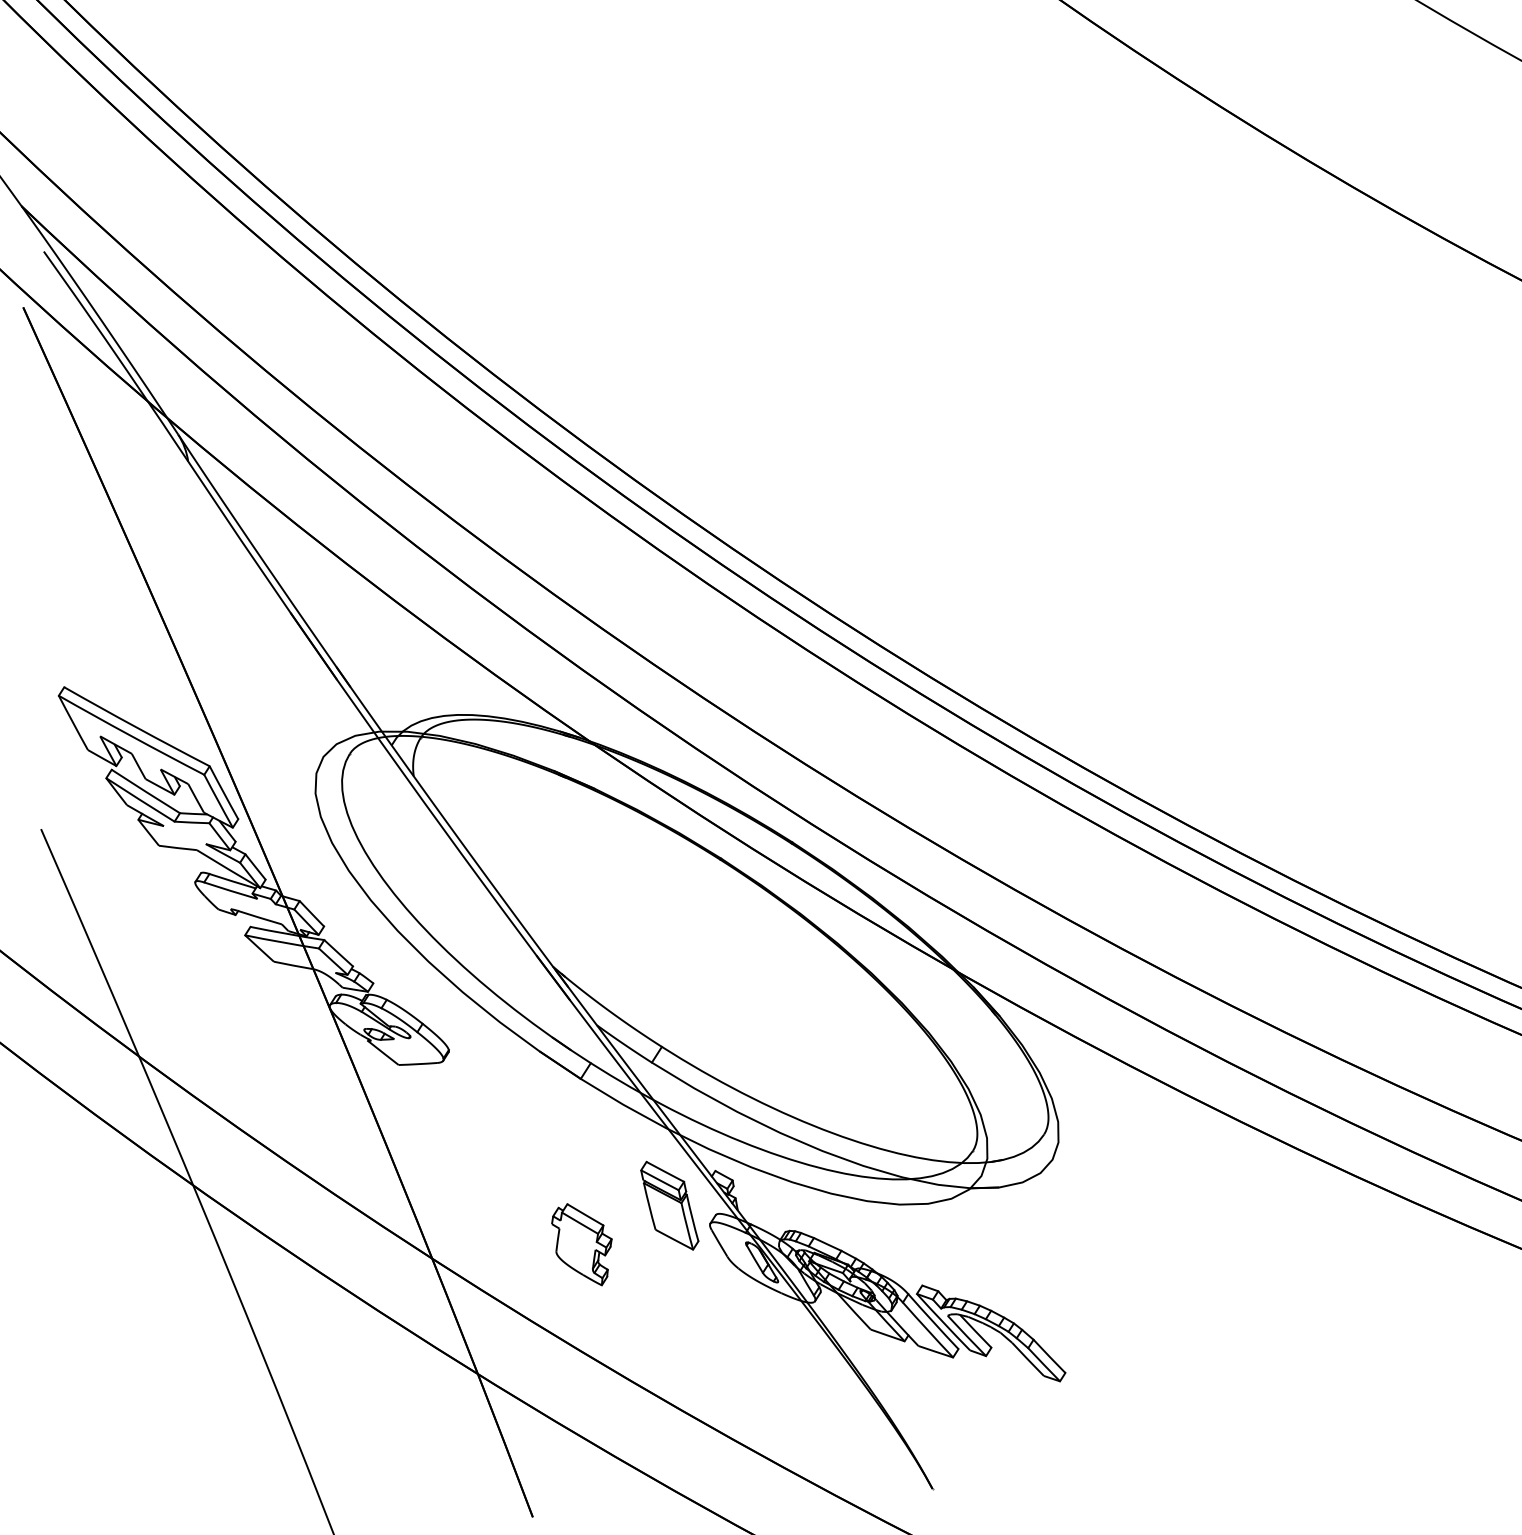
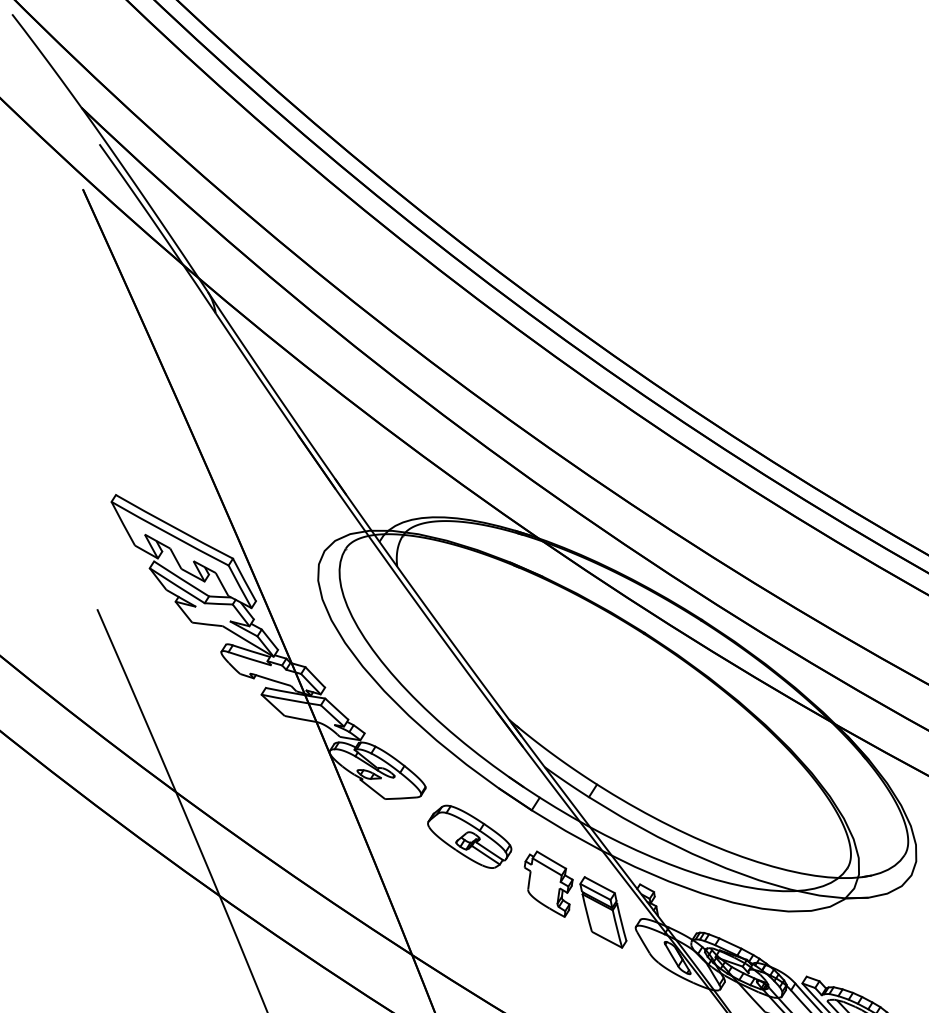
part: (503, 1111) -> (469, 836), added
part: (581, 1244) -> (548, 884), moved

